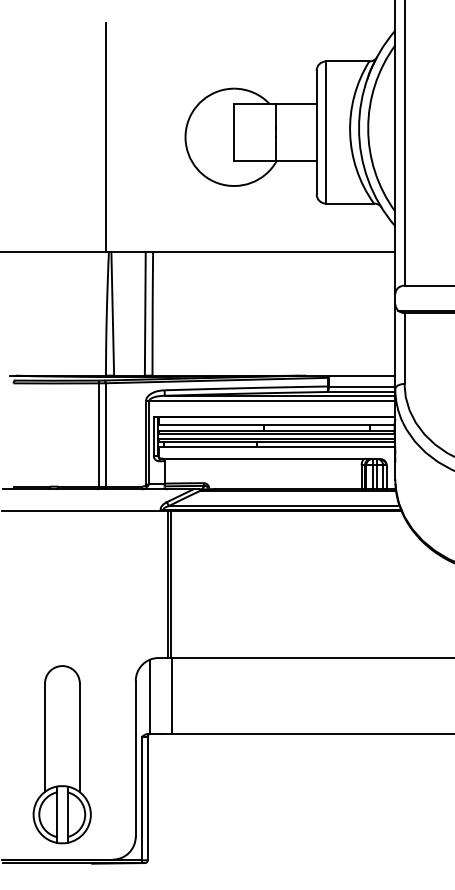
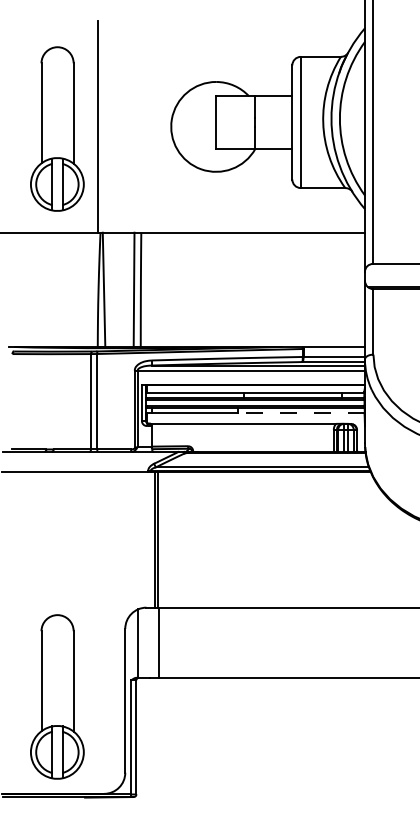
part: (61, 139) -> (56, 128), added
line: (326, 447) -> (301, 413), solid -> dashed

